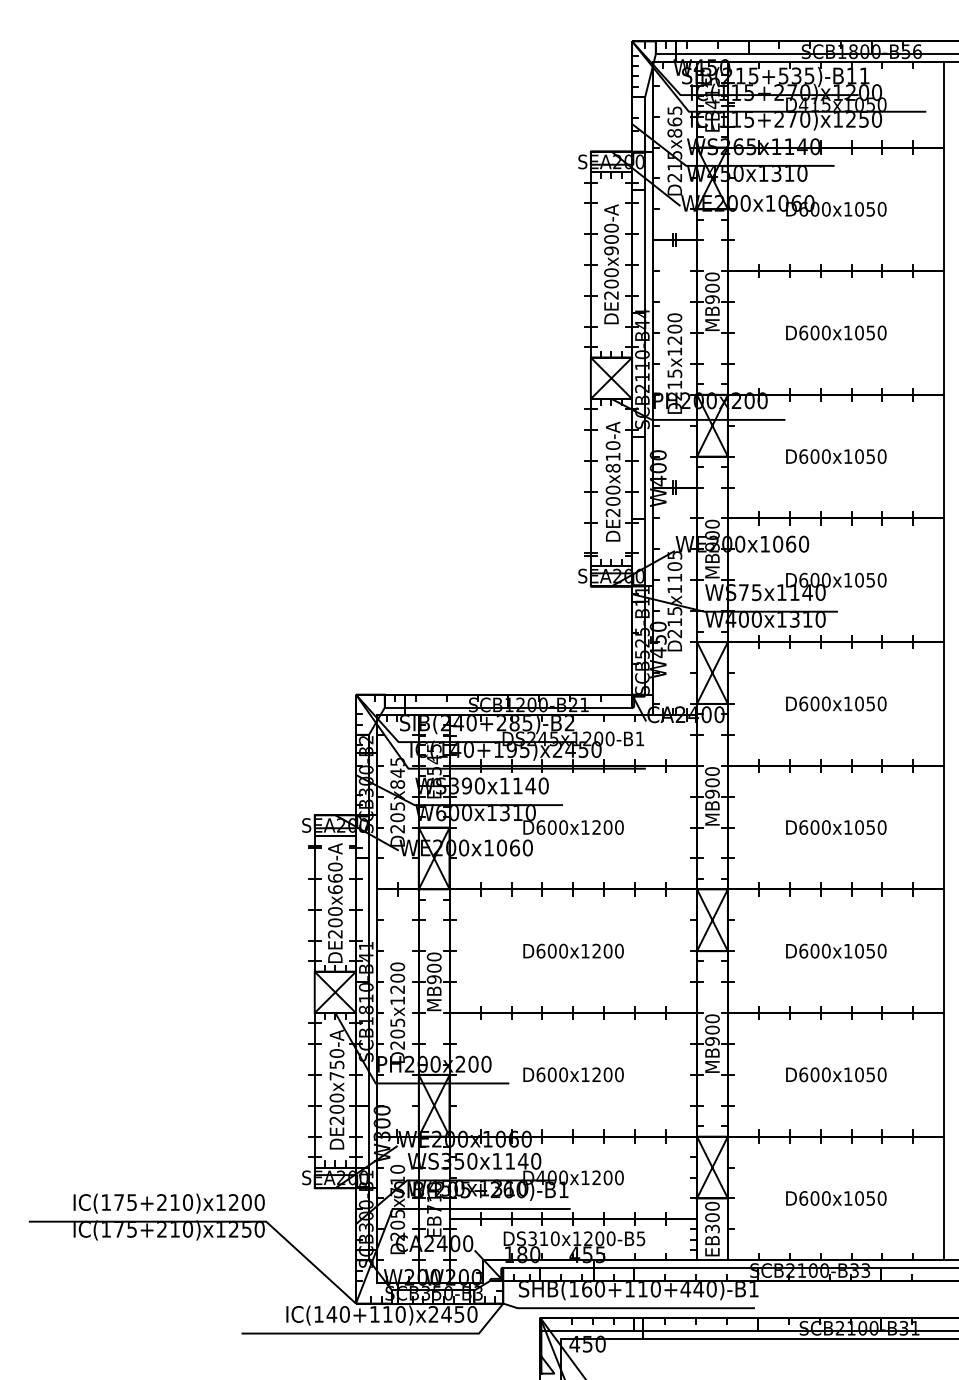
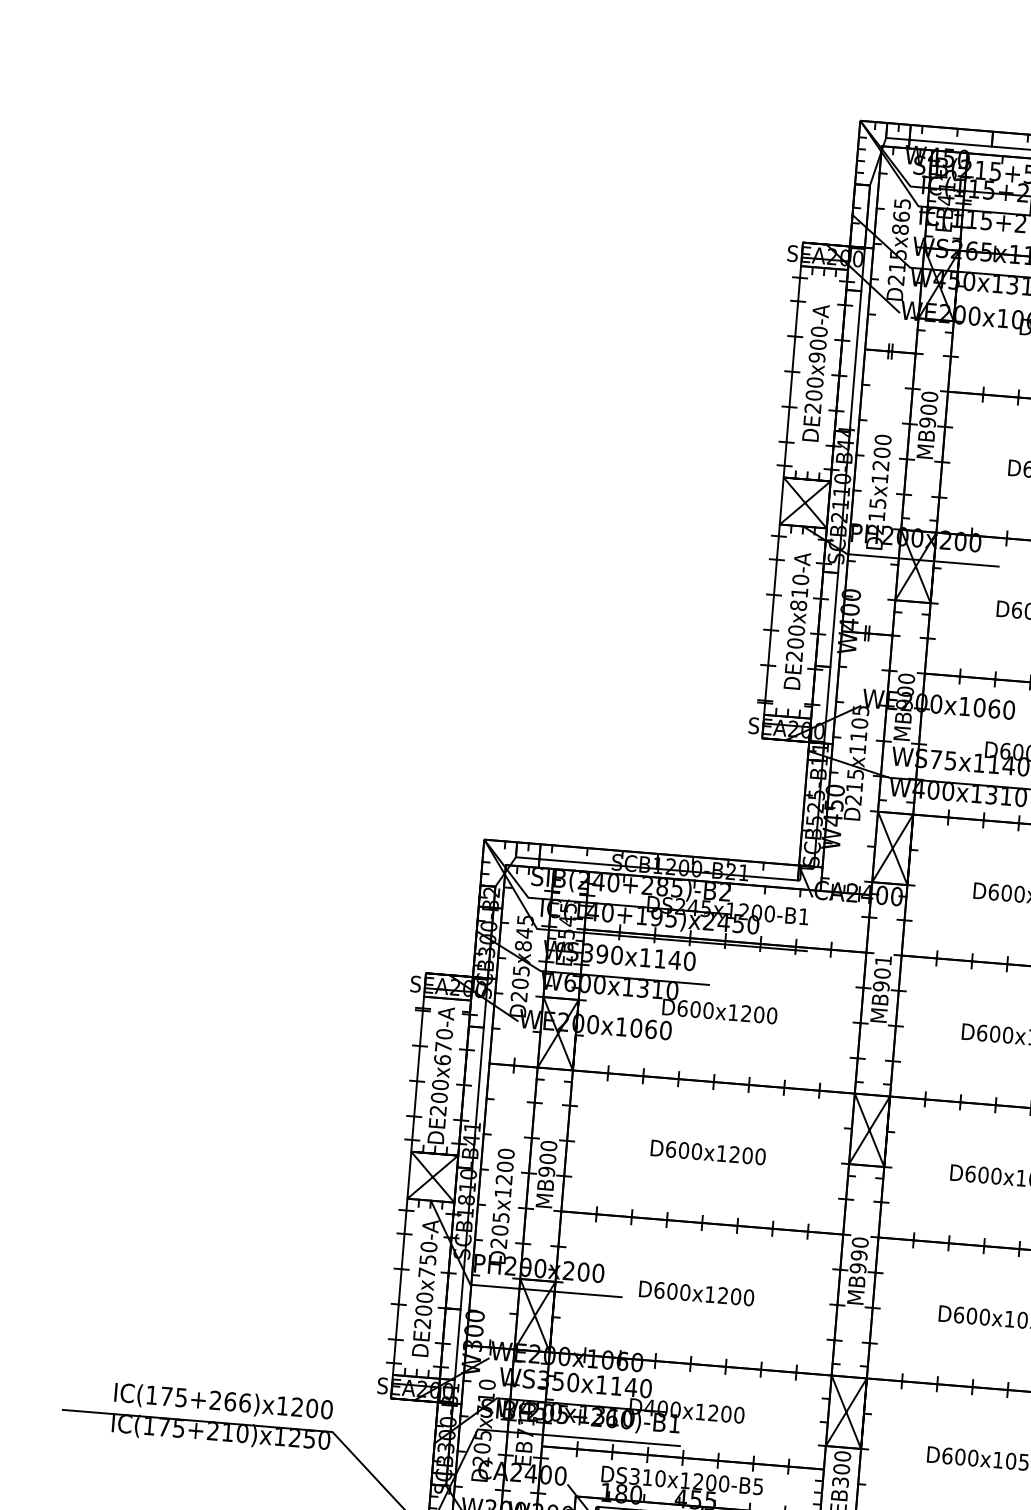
text: (712, 771) -> (883, 960), MB900 -> MB901
text: (335, 877) -> (443, 1046), DE200x660-A -> DE200x670-A
text: (712, 1029) -> (859, 1254), MB900 -> MB990
text: (181, 1202) -> (237, 1402), IC(175+210)x1200 -> IC(175+266)x1200

